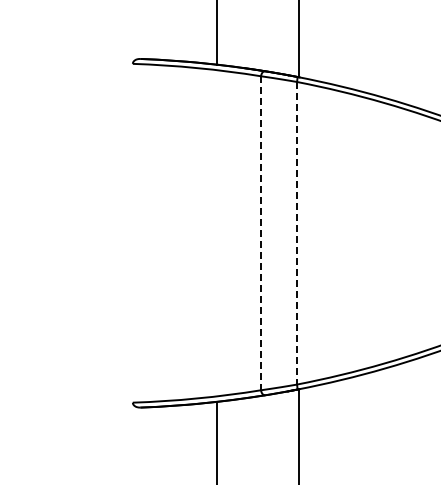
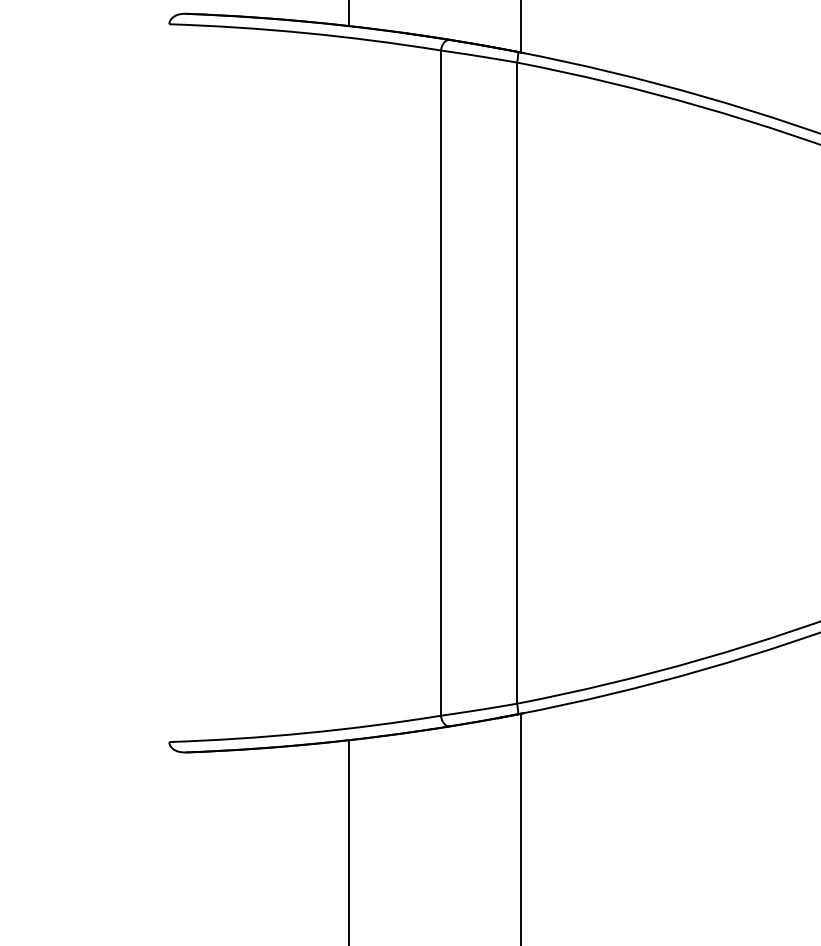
line: (261, 233) -> (441, 383), dashed -> solid
line: (296, 233) -> (516, 383), dashed -> solid

